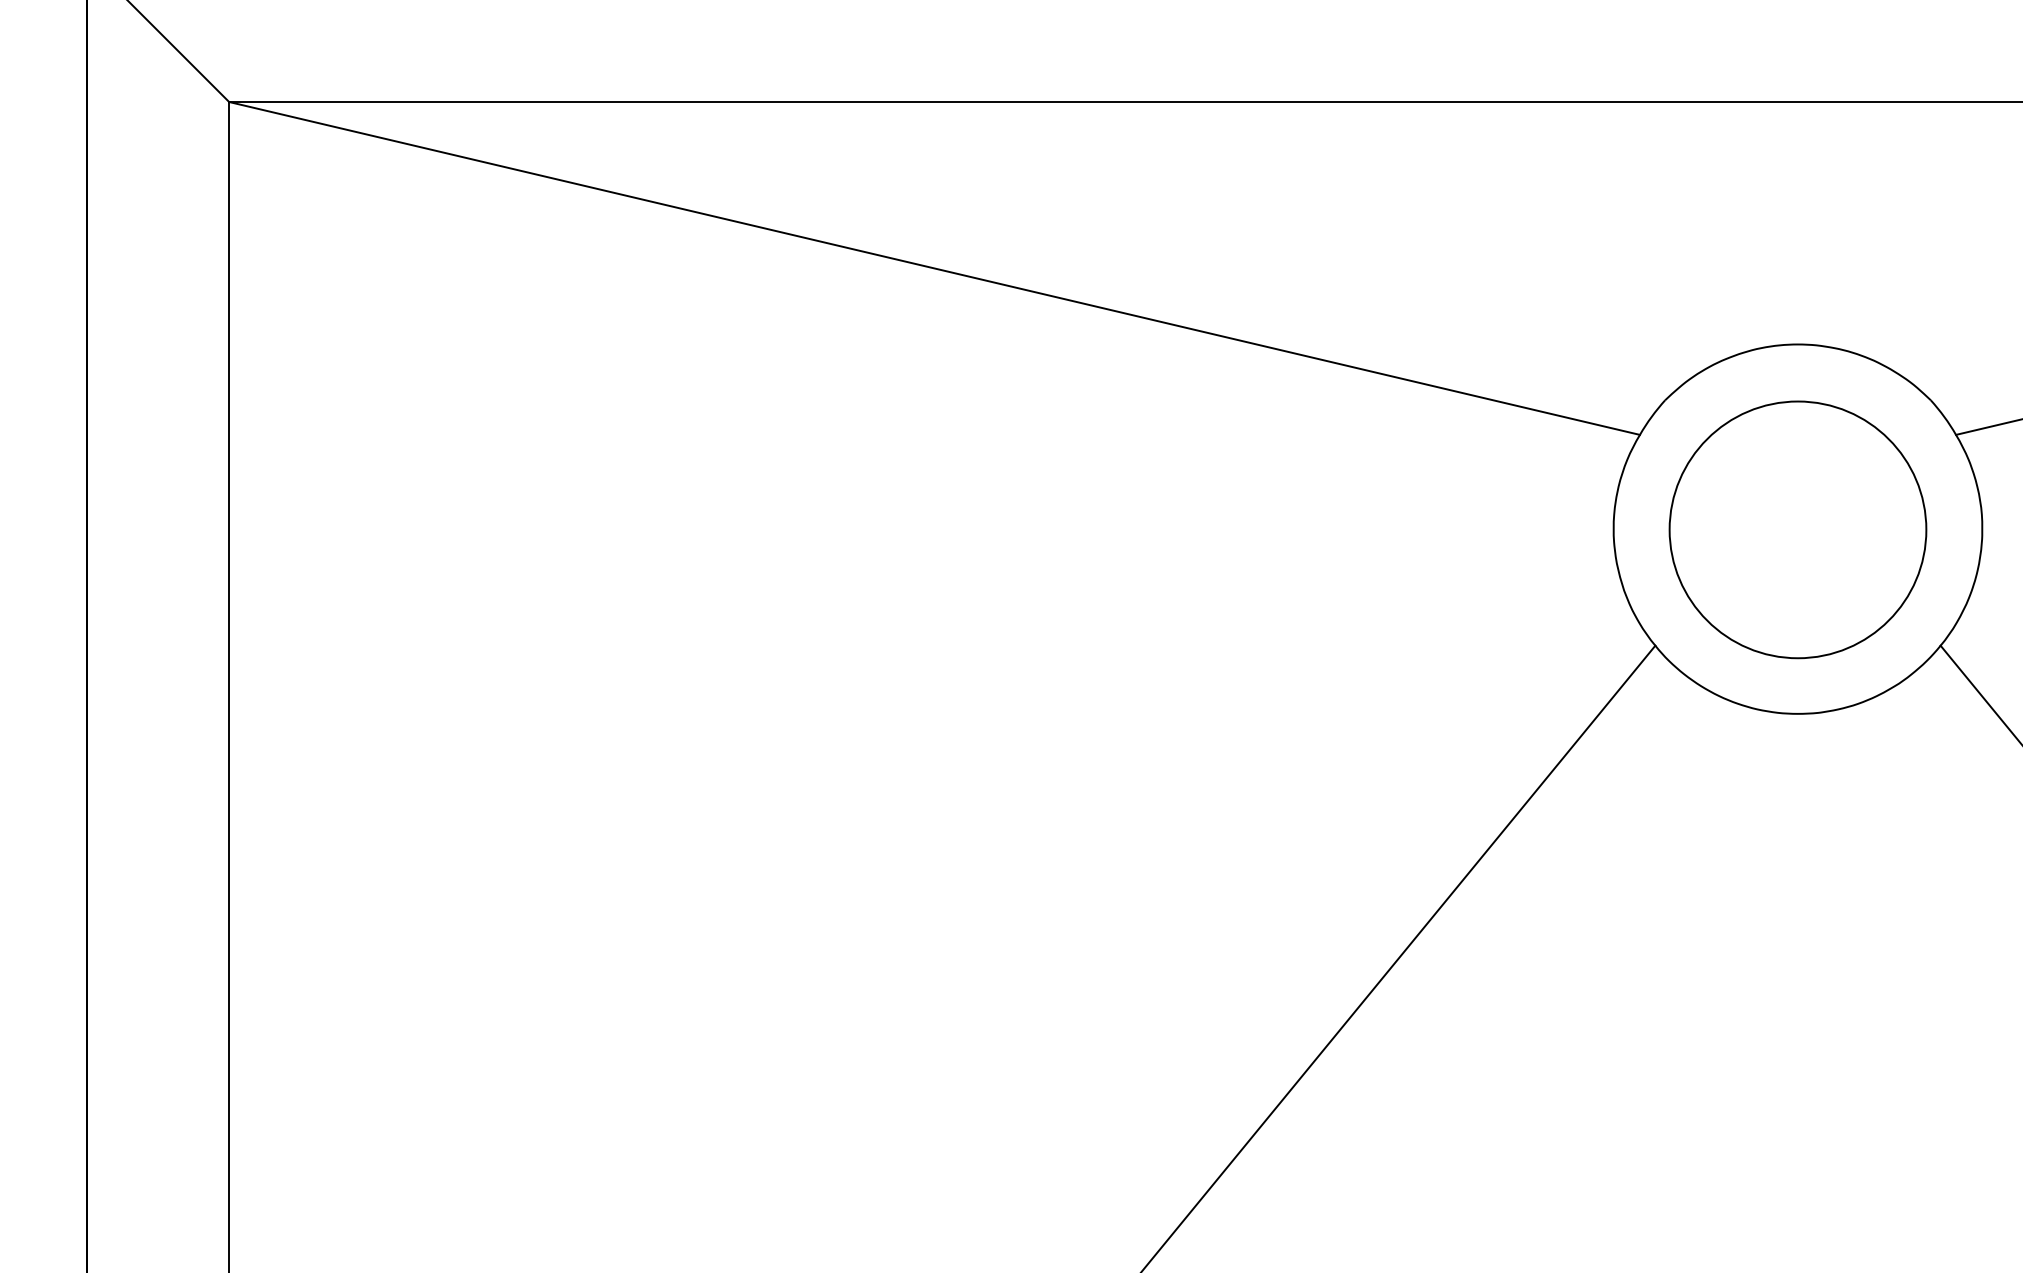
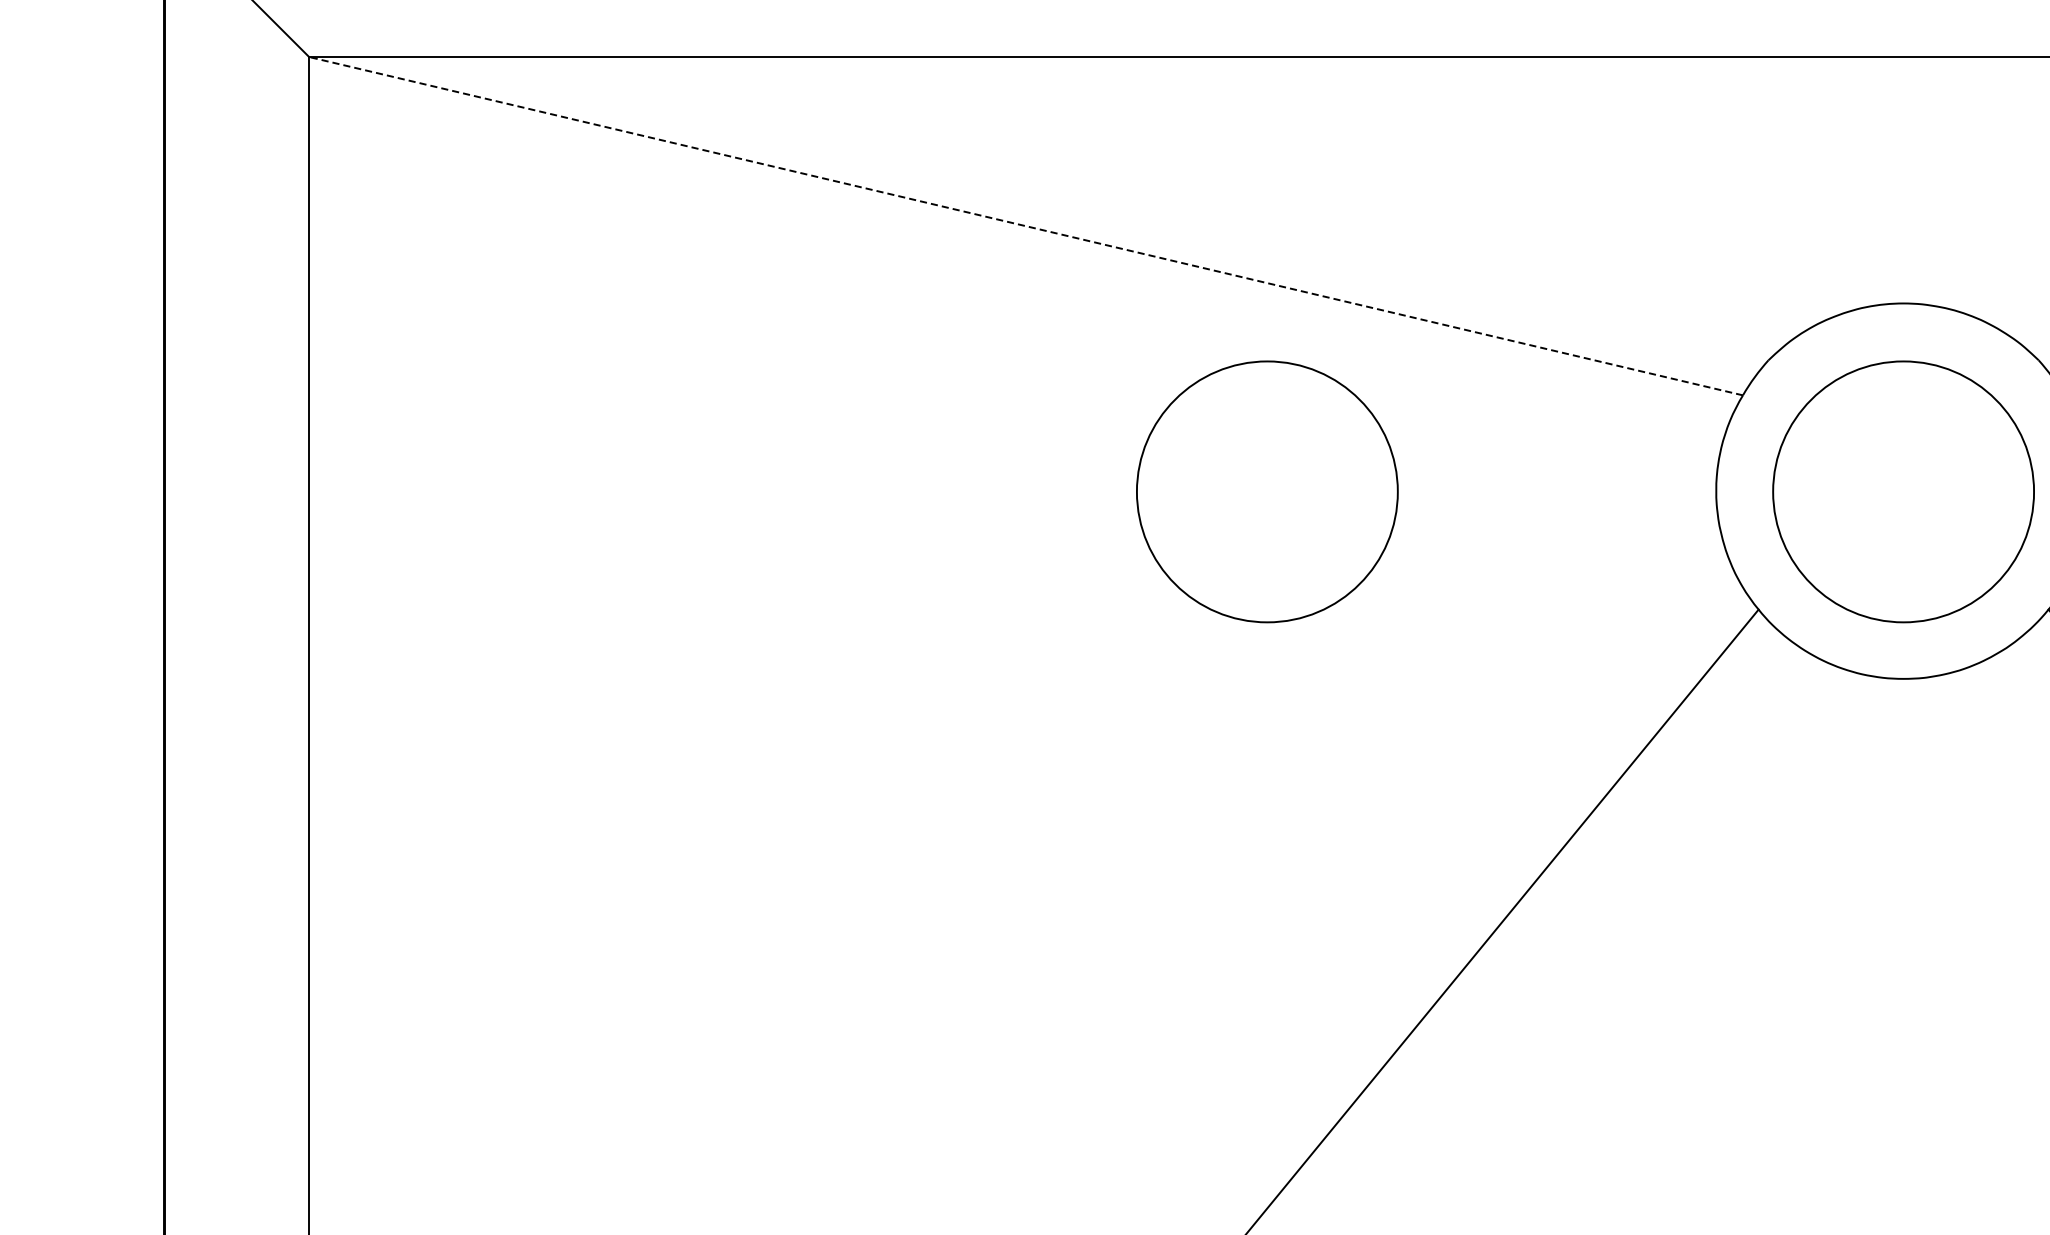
line: (934, 268) -> (1026, 226), solid -> dashed
circle: (1171, 529) -> (1266, 491), added

